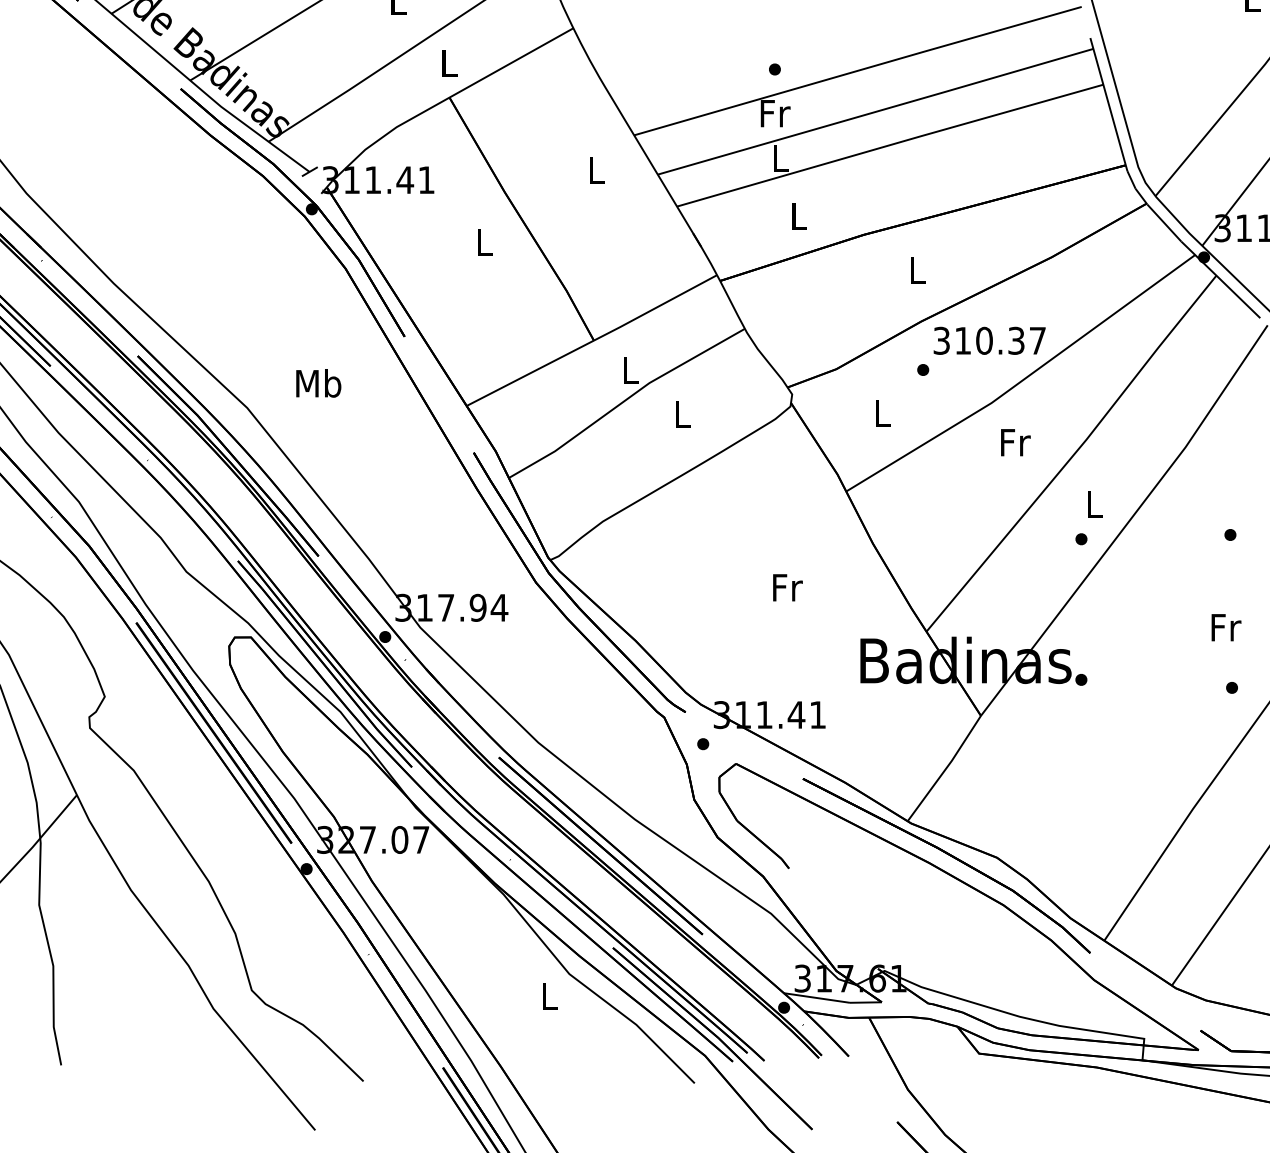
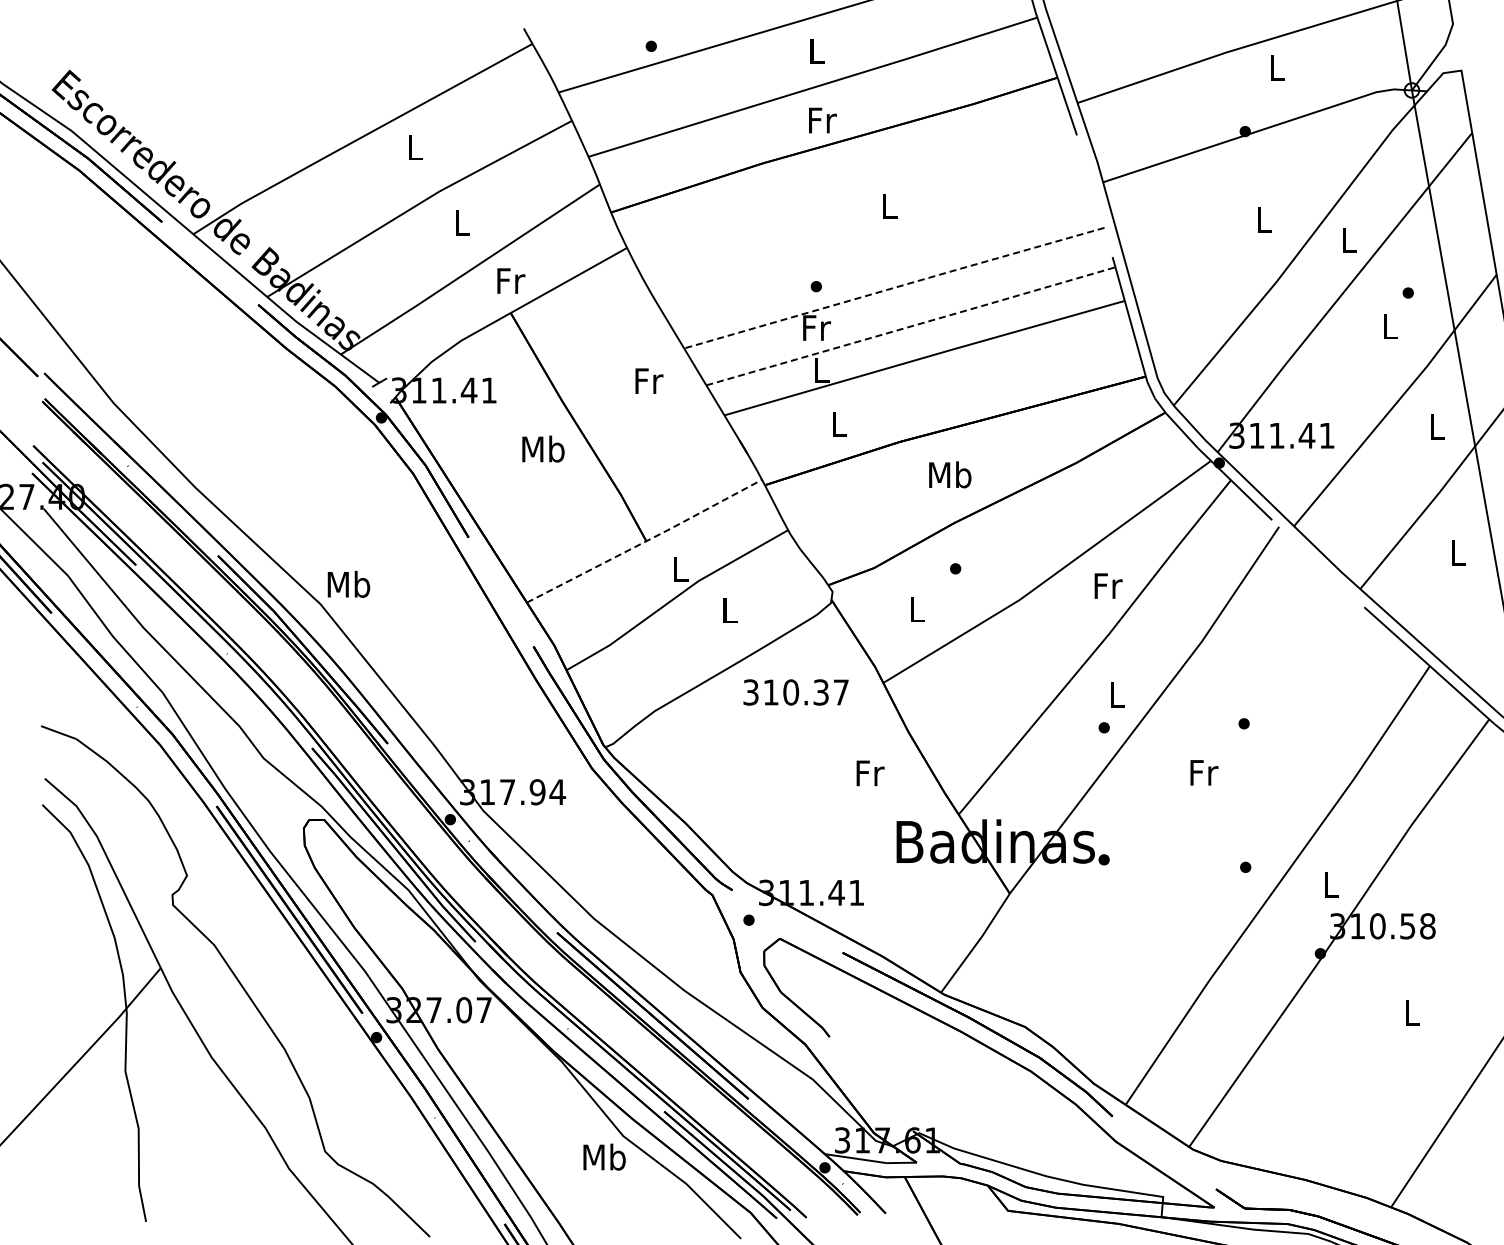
text: (450, 62) -> (511, 280), L -> Fr
line: (858, 70) -> (894, 287), solid -> dashed
line: (876, 111) -> (911, 326), solid -> dashed
text: (597, 169) -> (649, 380), L -> Fr
text: (484, 241) -> (543, 448), L -> Mb
text: (917, 269) -> (950, 474), L -> Mb
line: (592, 340) -> (645, 541), solid -> dashed
text: (989, 340) -> (795, 692), moved
text: (318, 383) -> (348, 584), moved
text: (1015, 442) -> (1108, 585), moved
text: (787, 587) -> (870, 773), moved
text: (1226, 627) -> (1204, 772), moved
text: (549, 995) -> (604, 1156), L -> Mb

